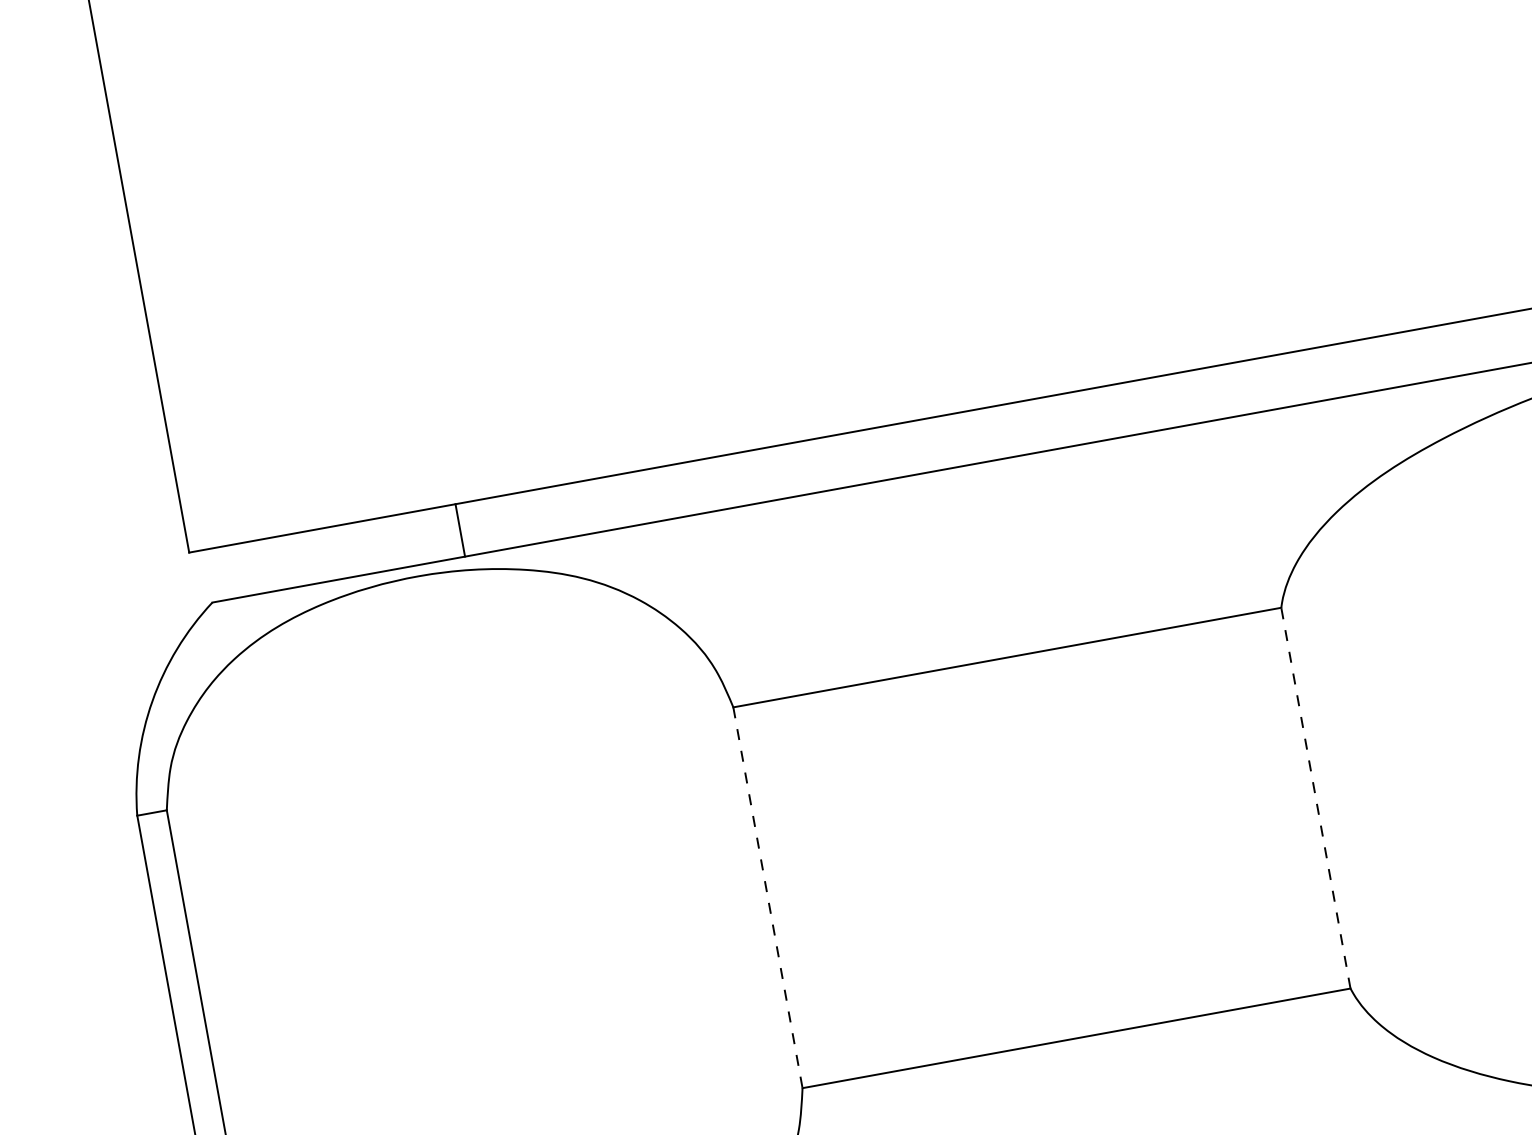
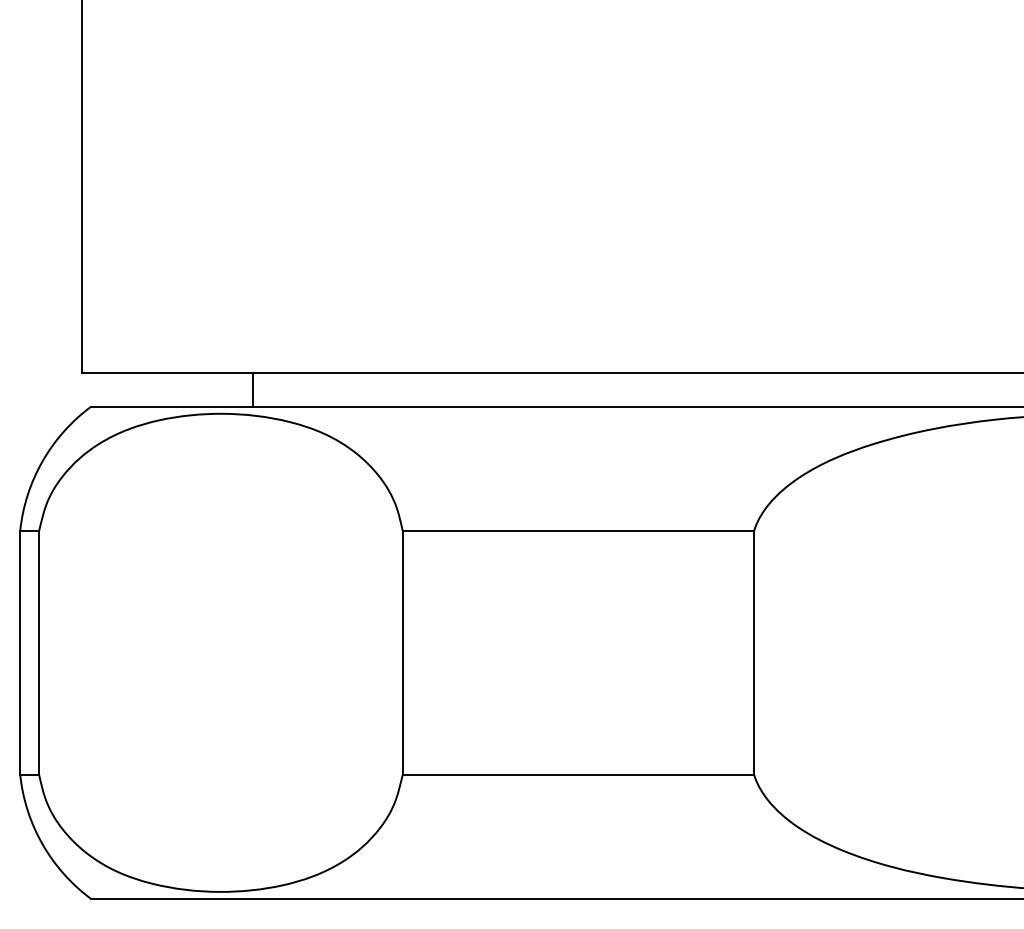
line: (1316, 797) -> (754, 652), dashed -> solid
line: (767, 898) -> (402, 653), dashed -> solid

